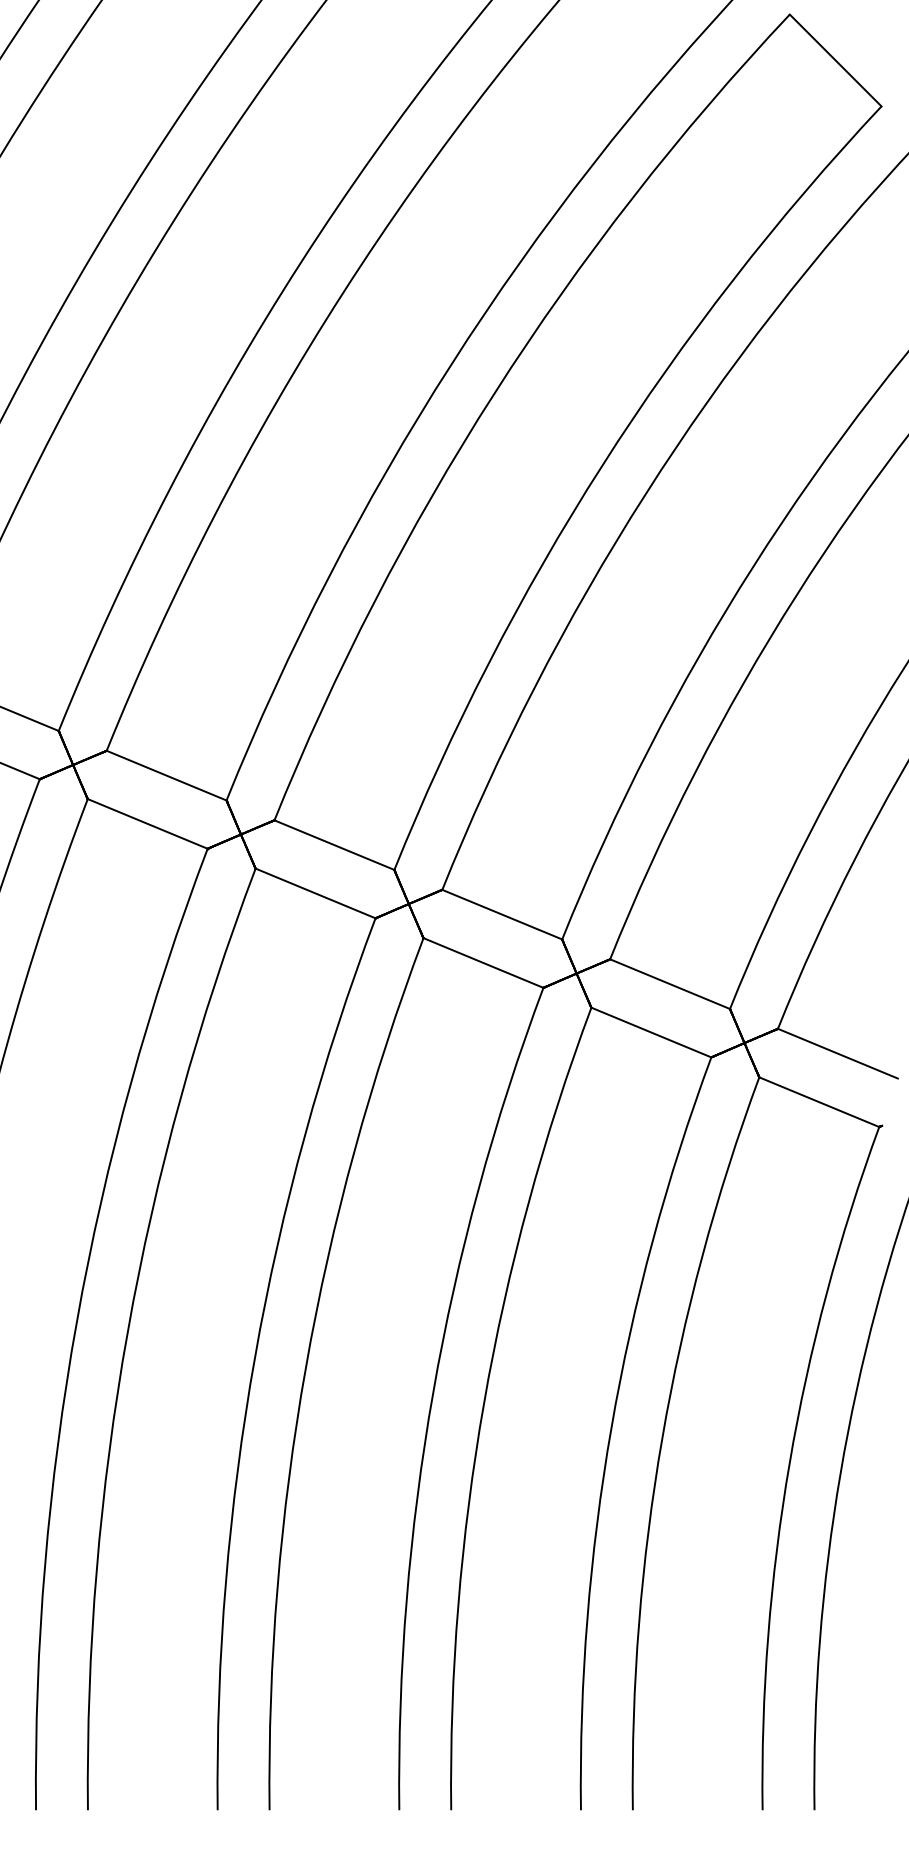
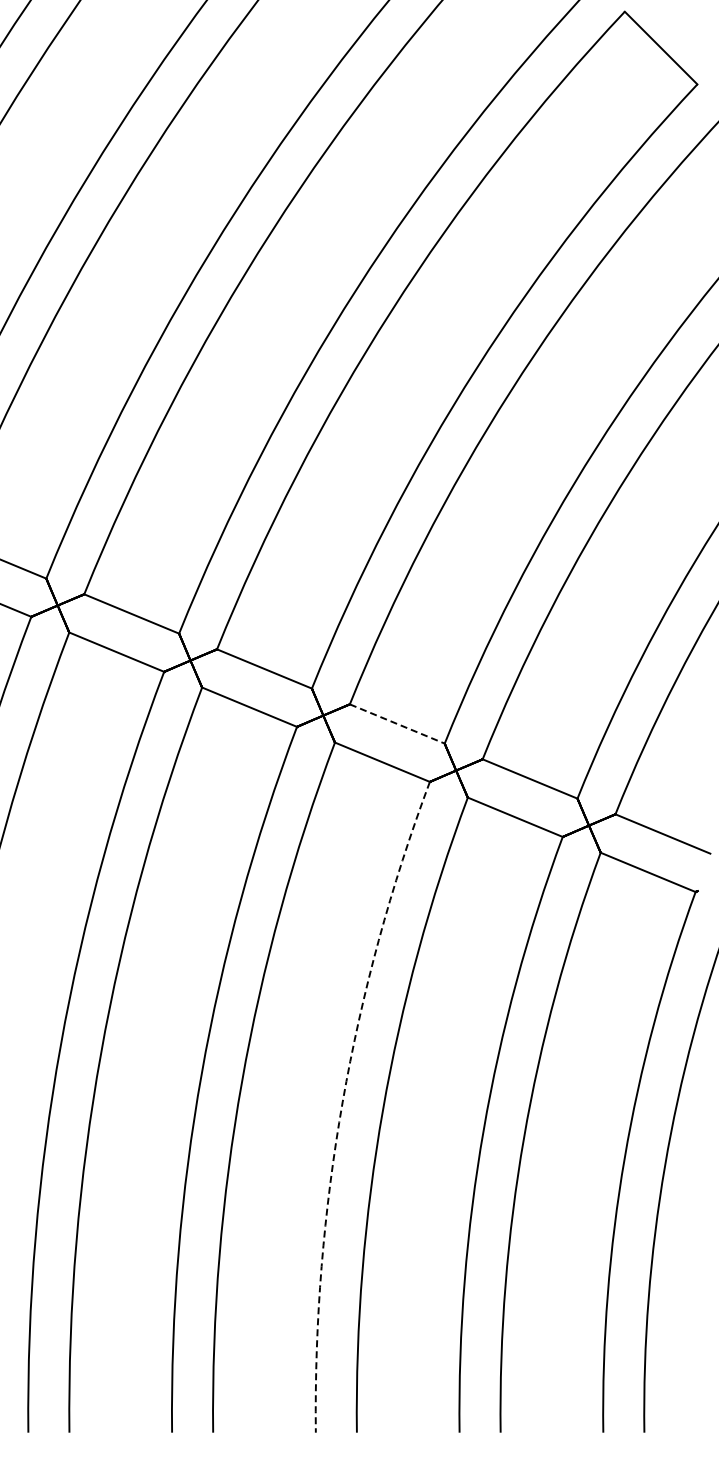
line: (502, 915) -> (397, 724), solid -> dashed
arc: (433, 1392) -> (342, 1102), solid -> dashed

